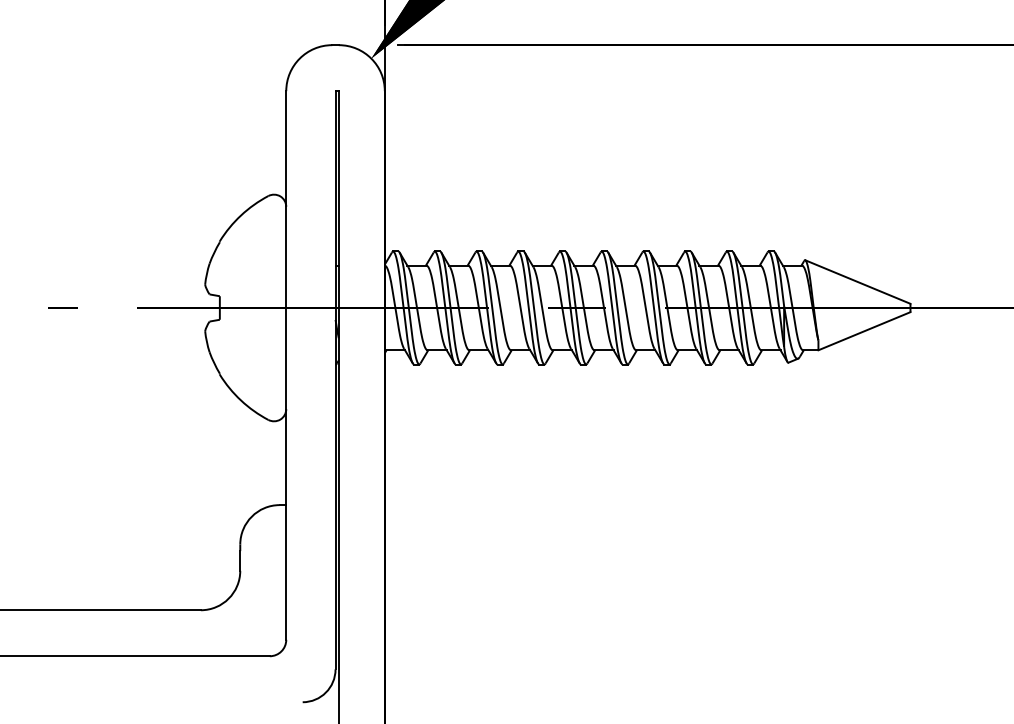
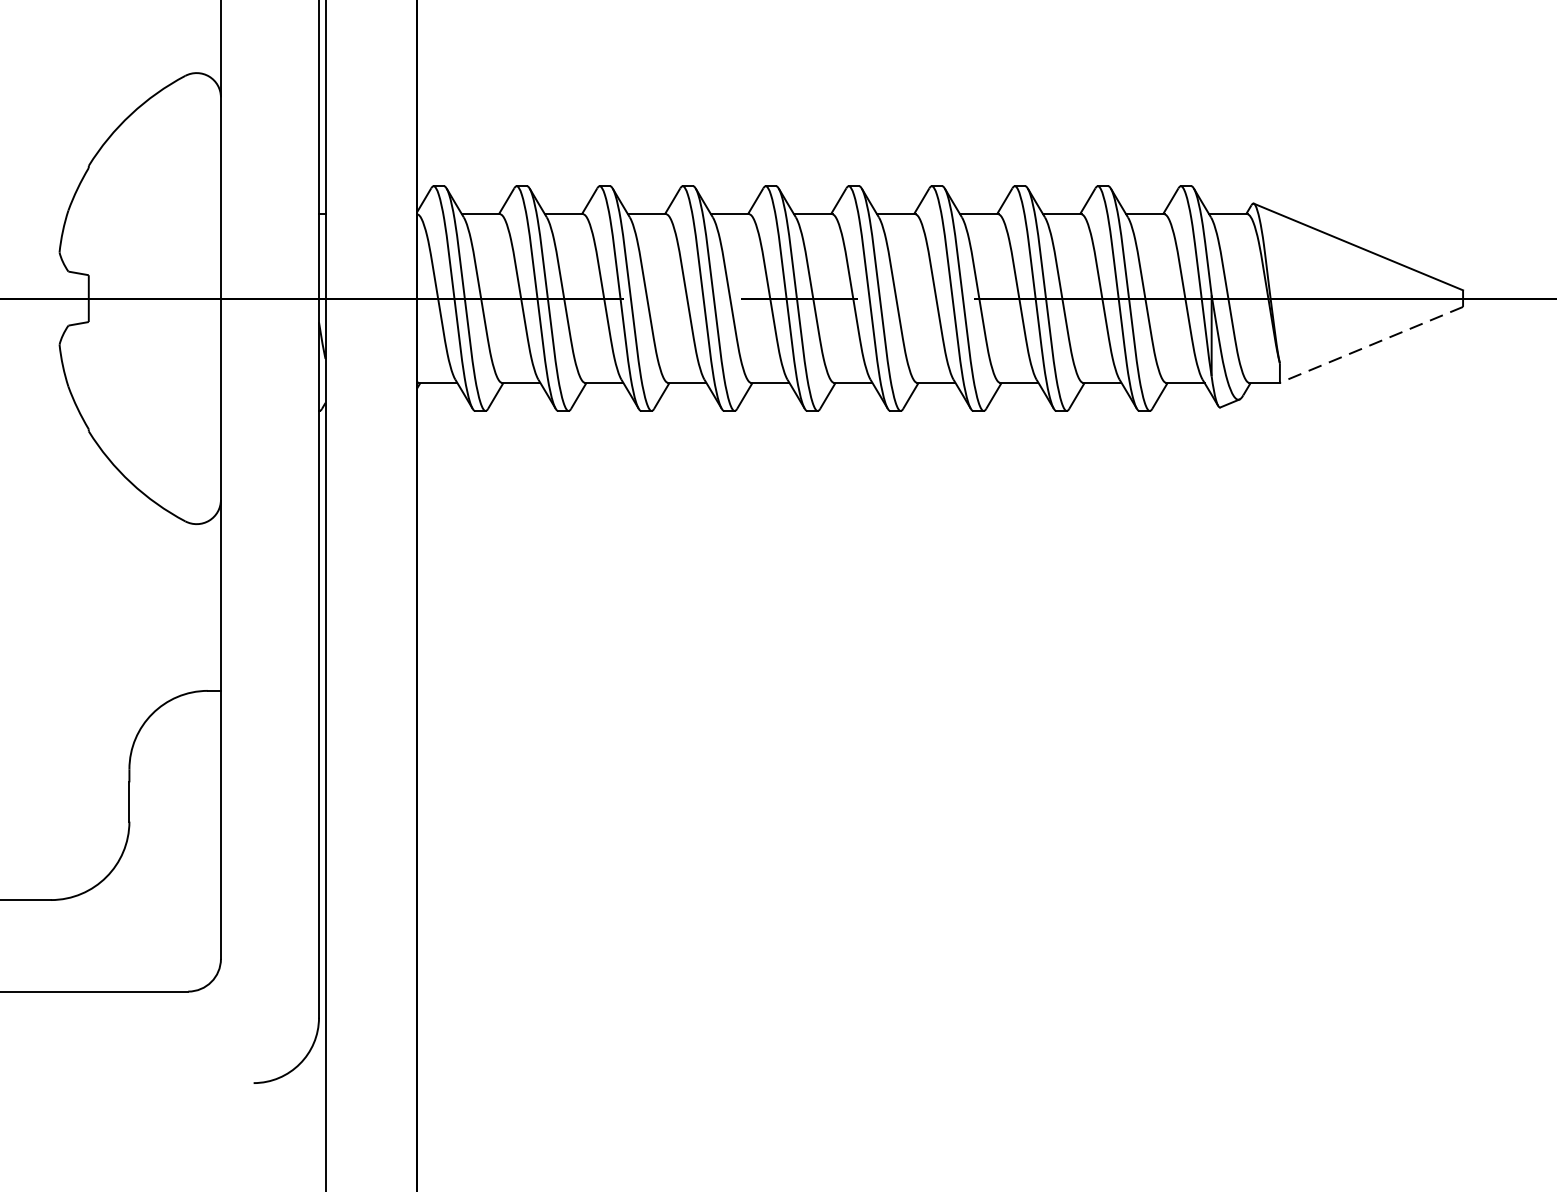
line: (864, 331) -> (1371, 345), solid -> dashed

